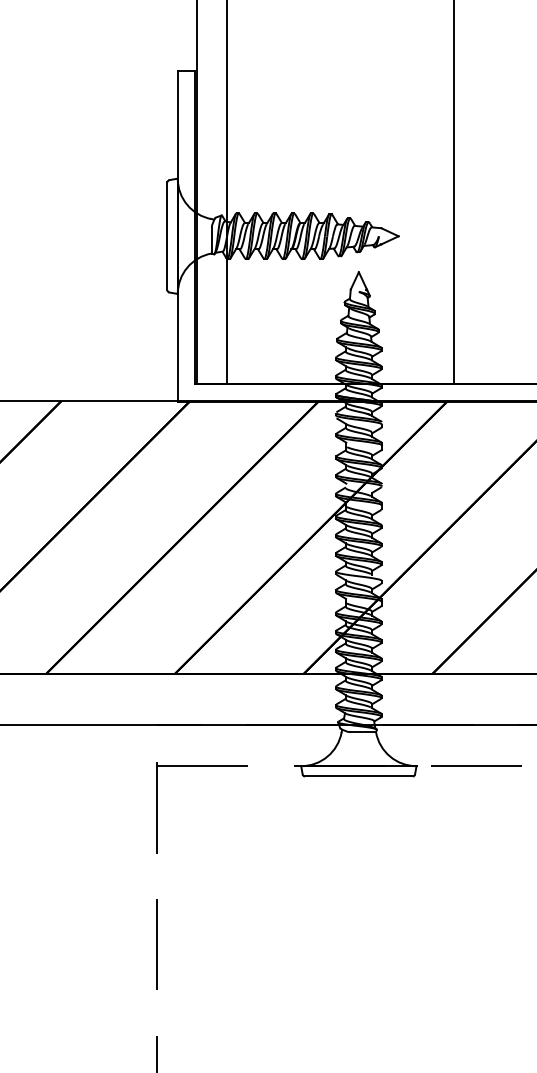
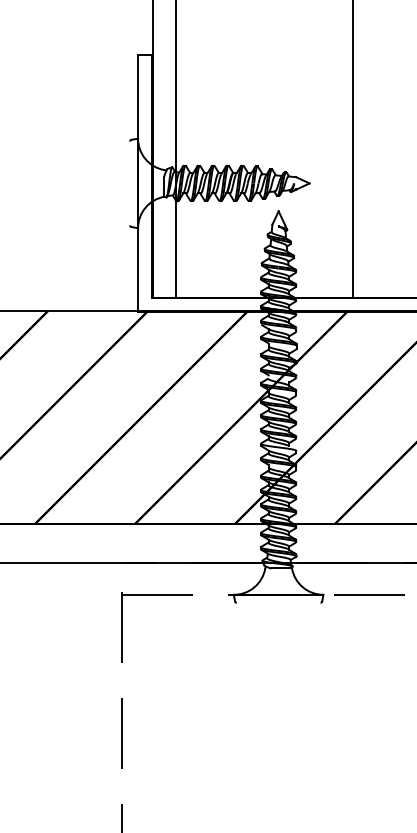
line: (167, 236) -> (130, 183), removed
line: (358, 776) -> (278, 602), removed

